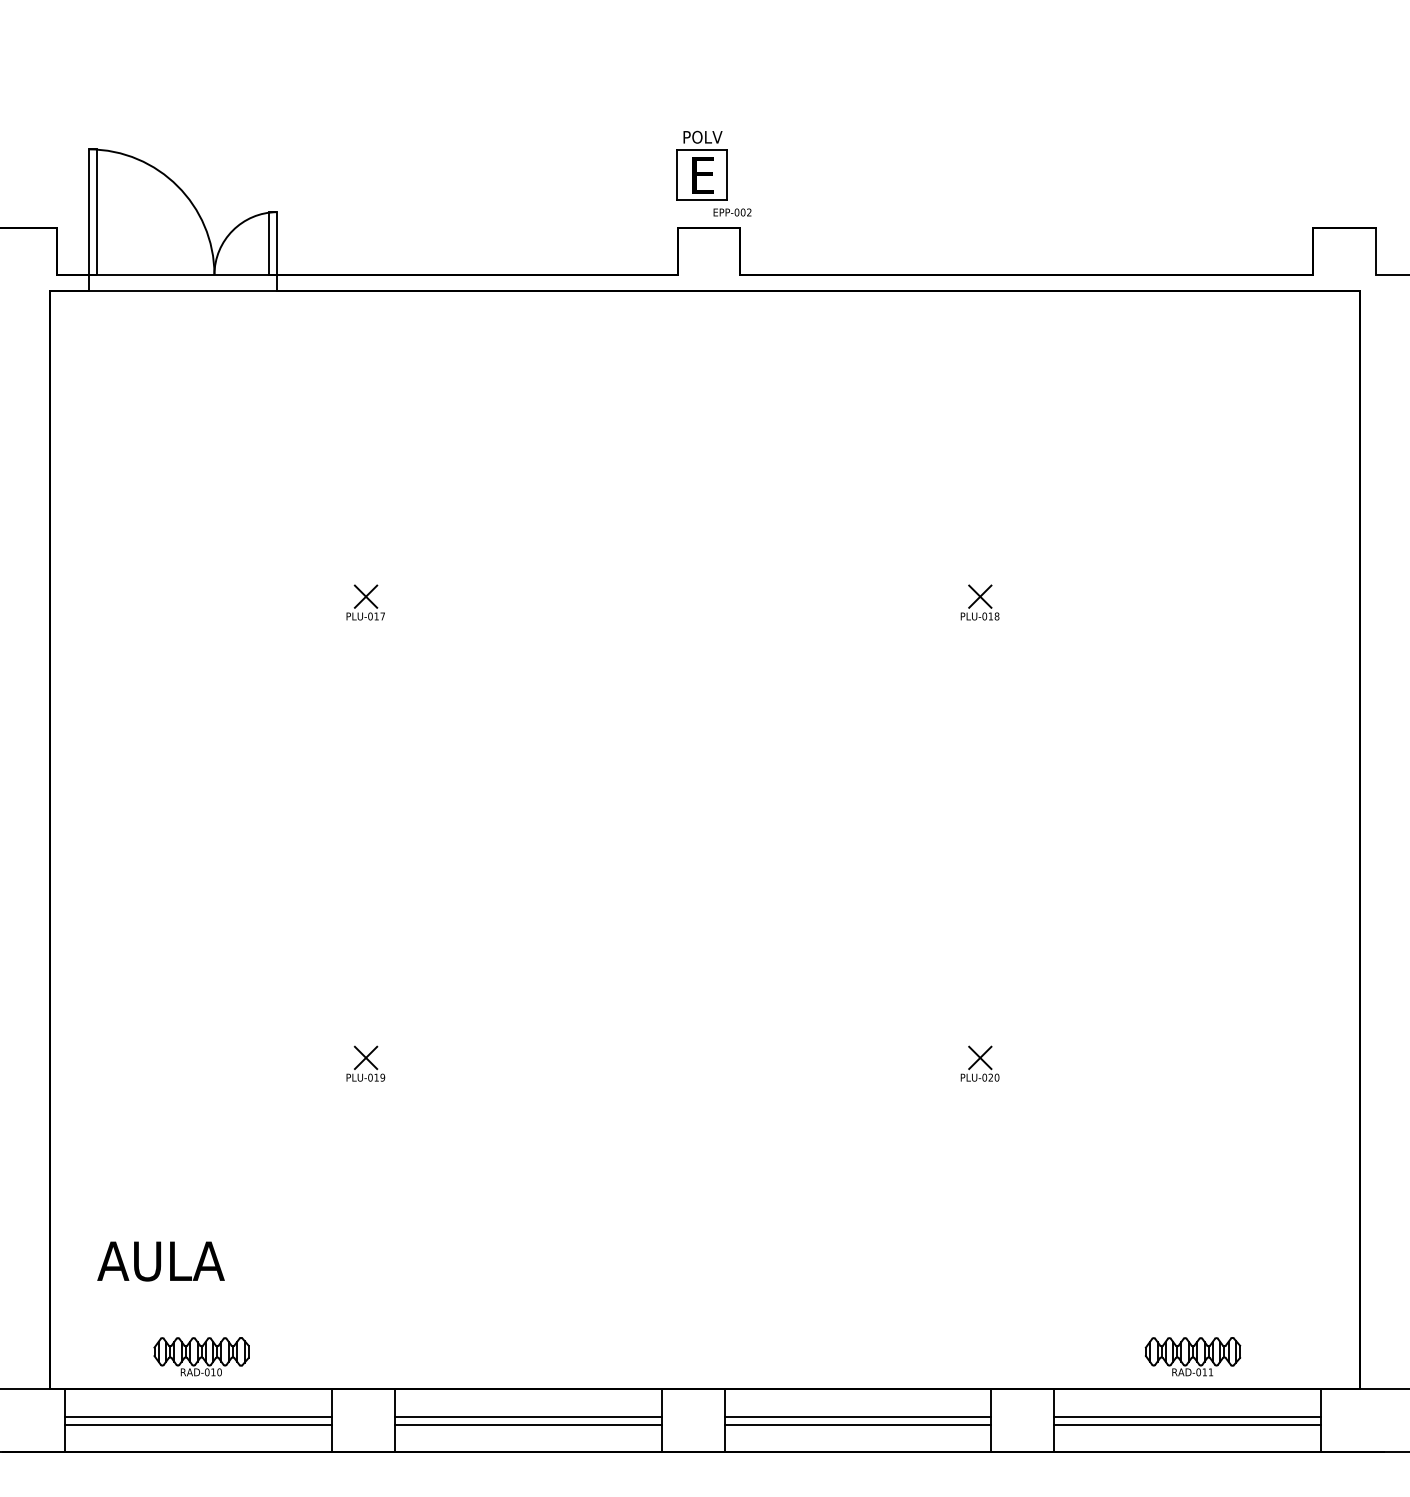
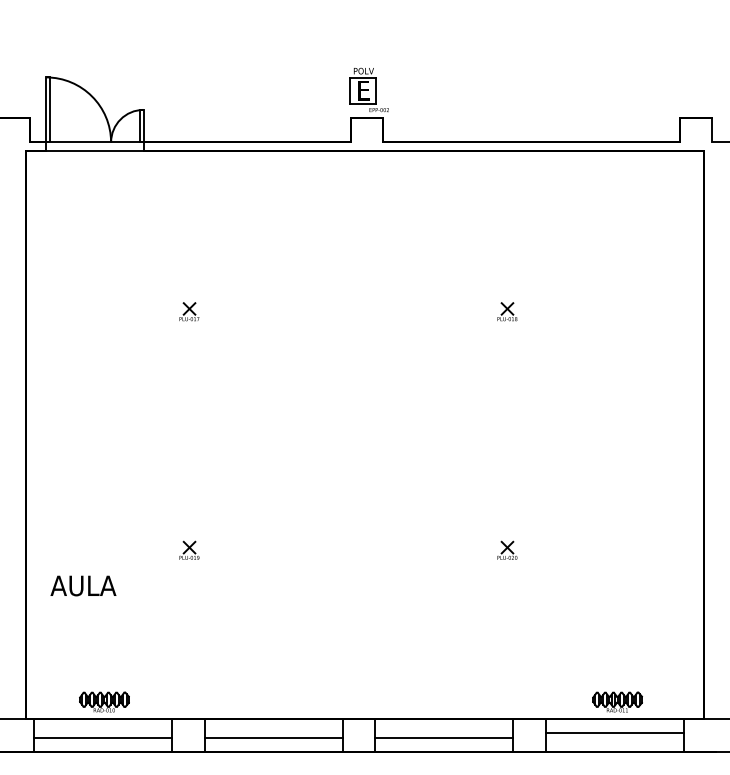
text: (161, 1260) -> (83, 585), moved
line: (197, 1417) -> (102, 733), removed
line: (528, 1417) -> (273, 733), removed
line: (858, 1417) -> (444, 733), removed
line: (1187, 1424) -> (614, 737), removed

